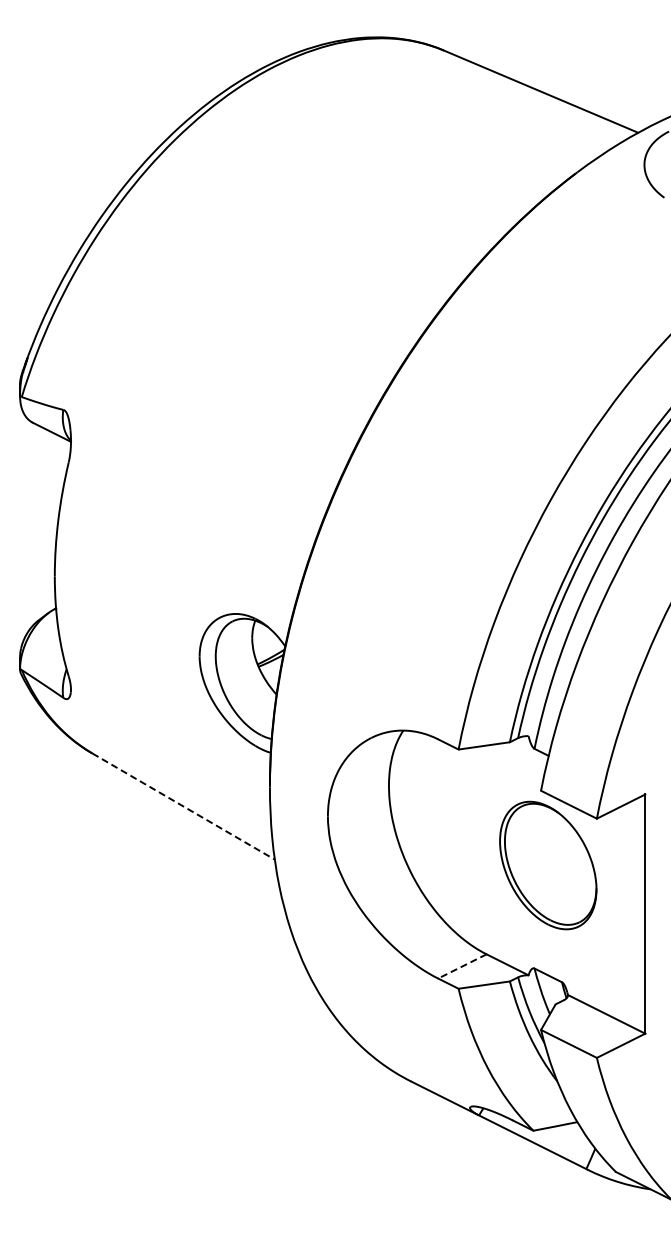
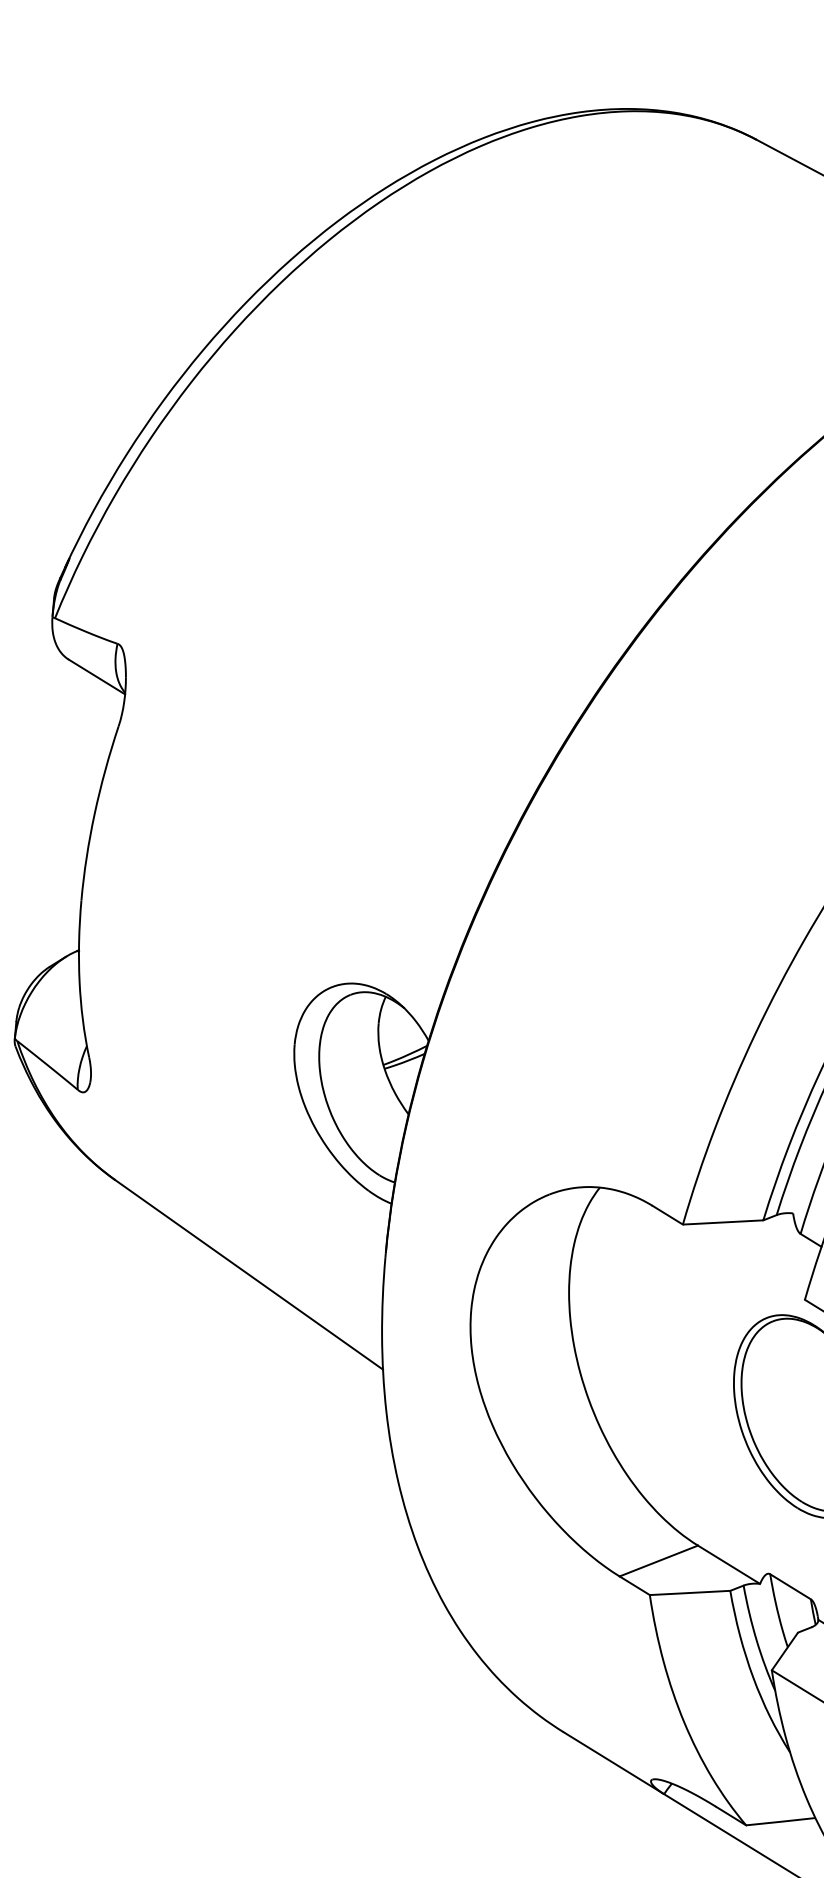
line: (184, 806) -> (250, 1274), dashed -> solid
line: (461, 966) -> (657, 1560), dashed -> solid

